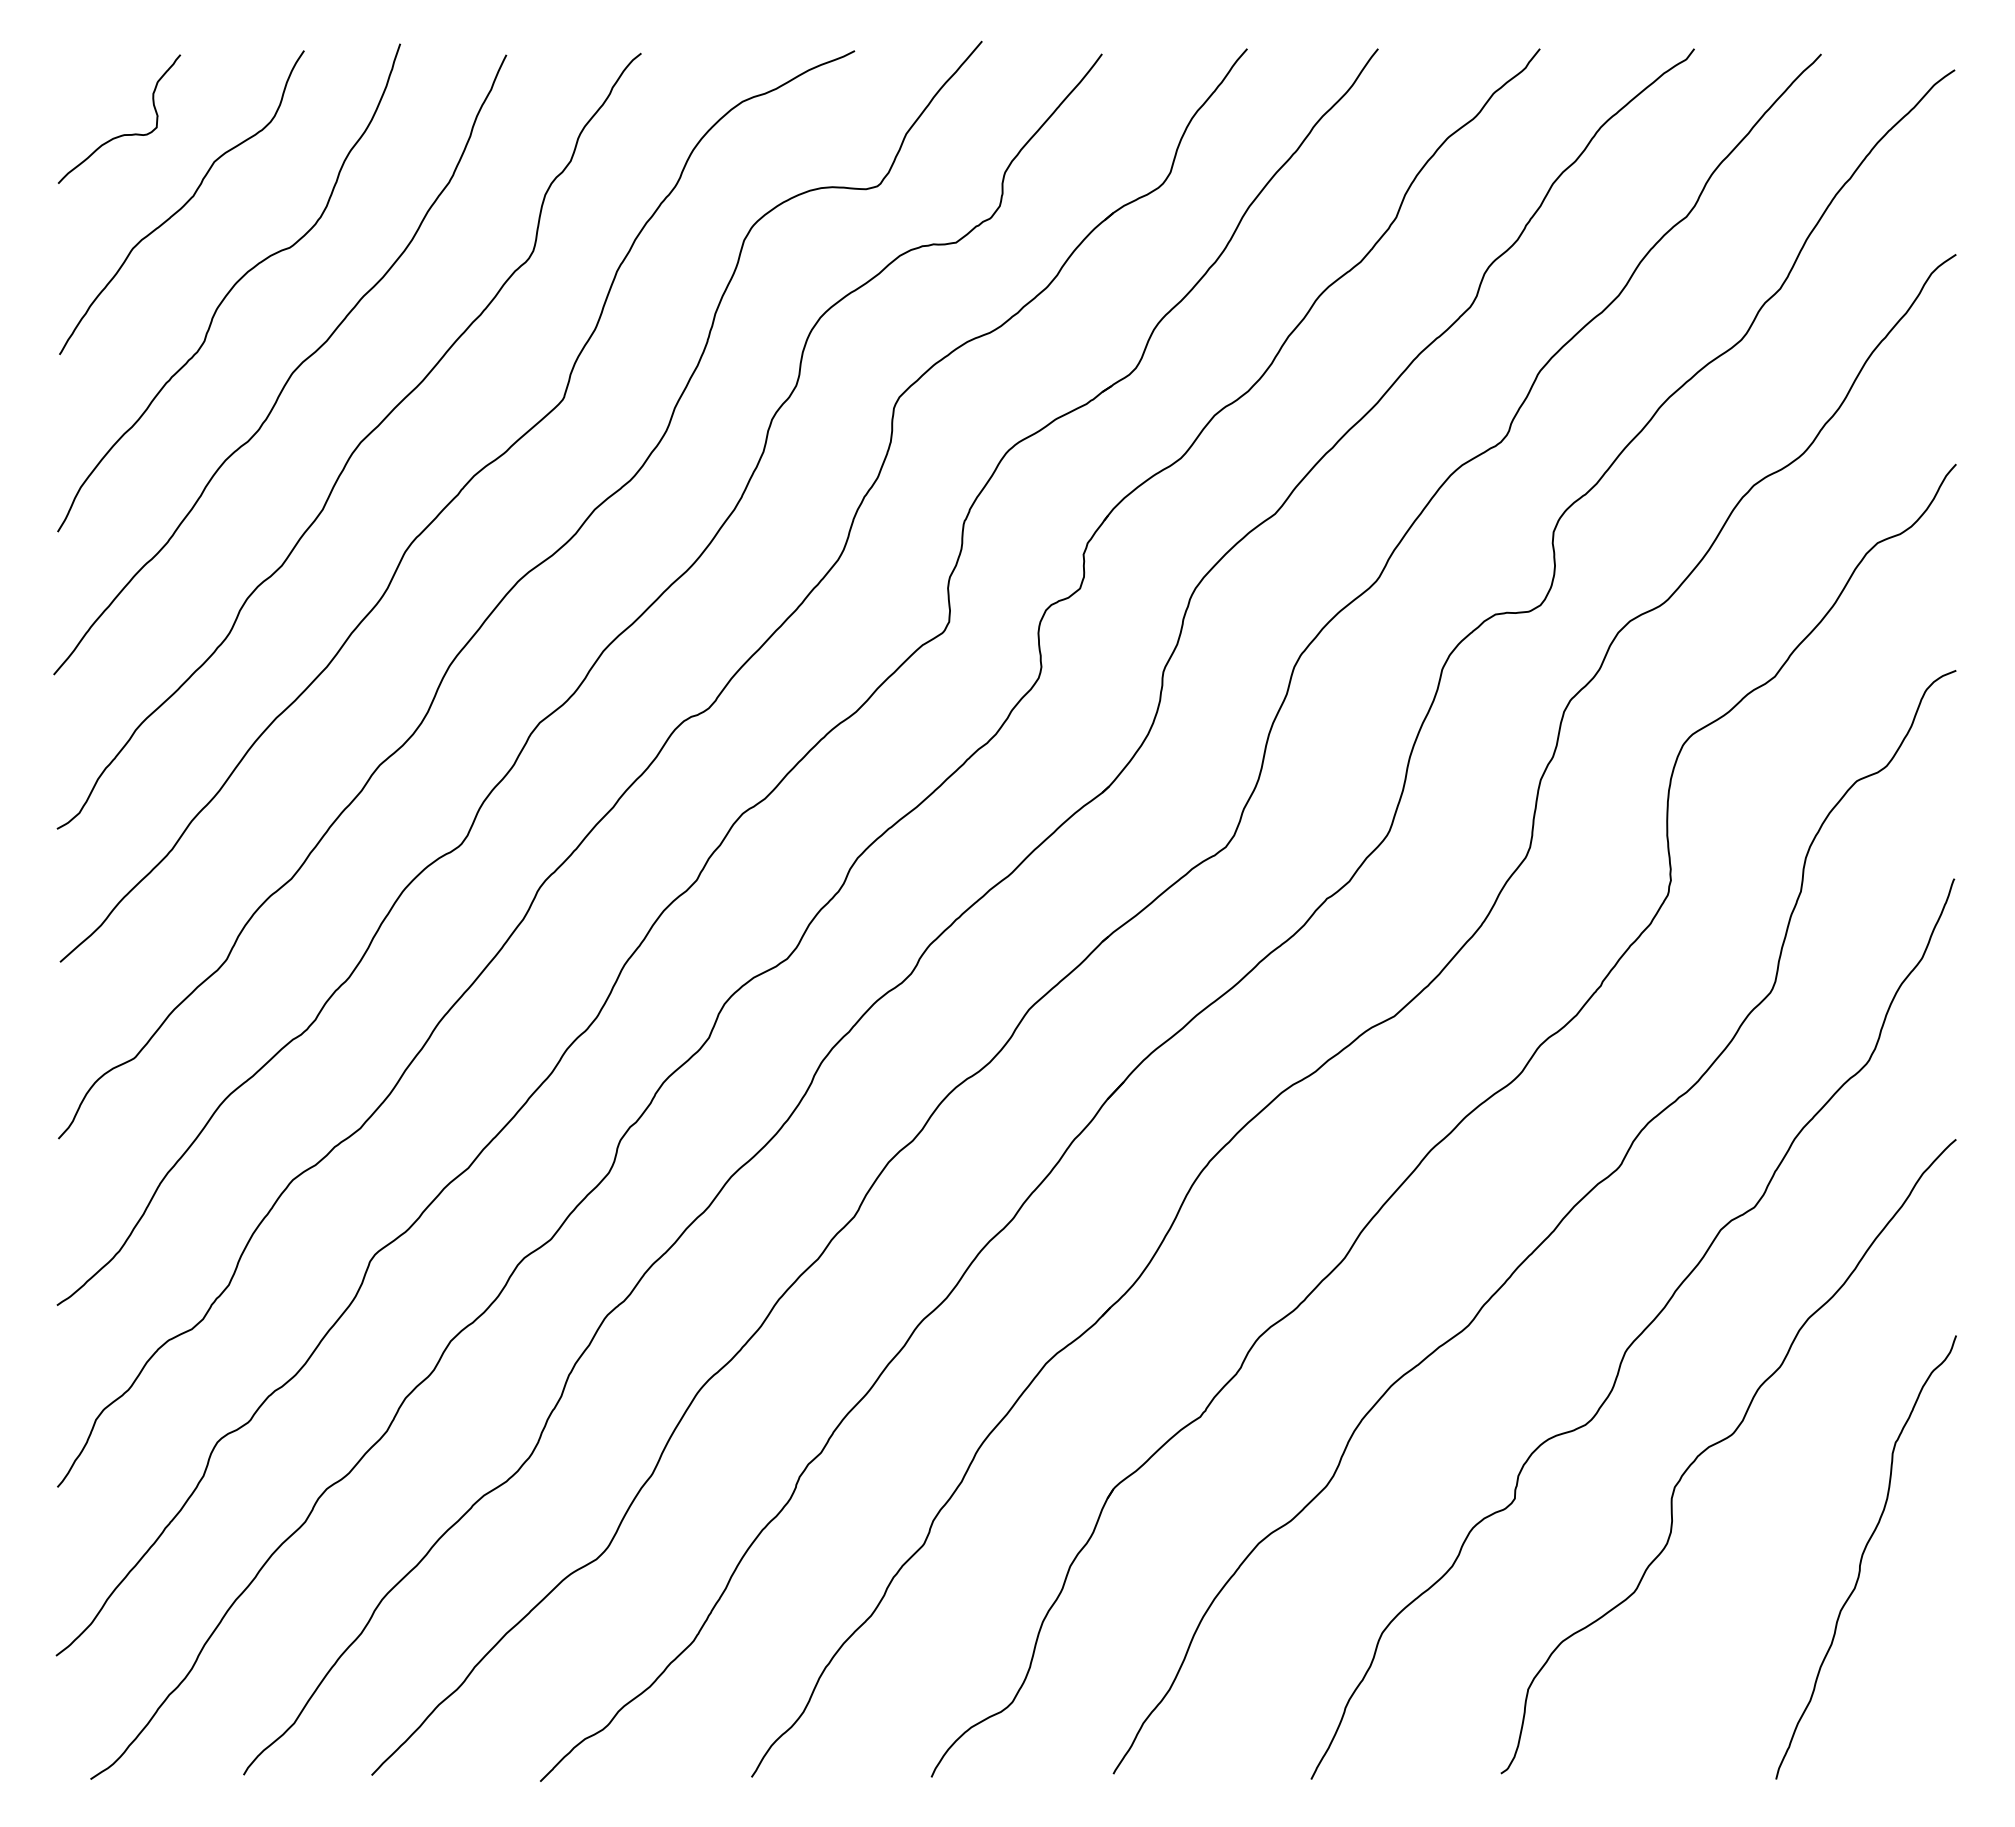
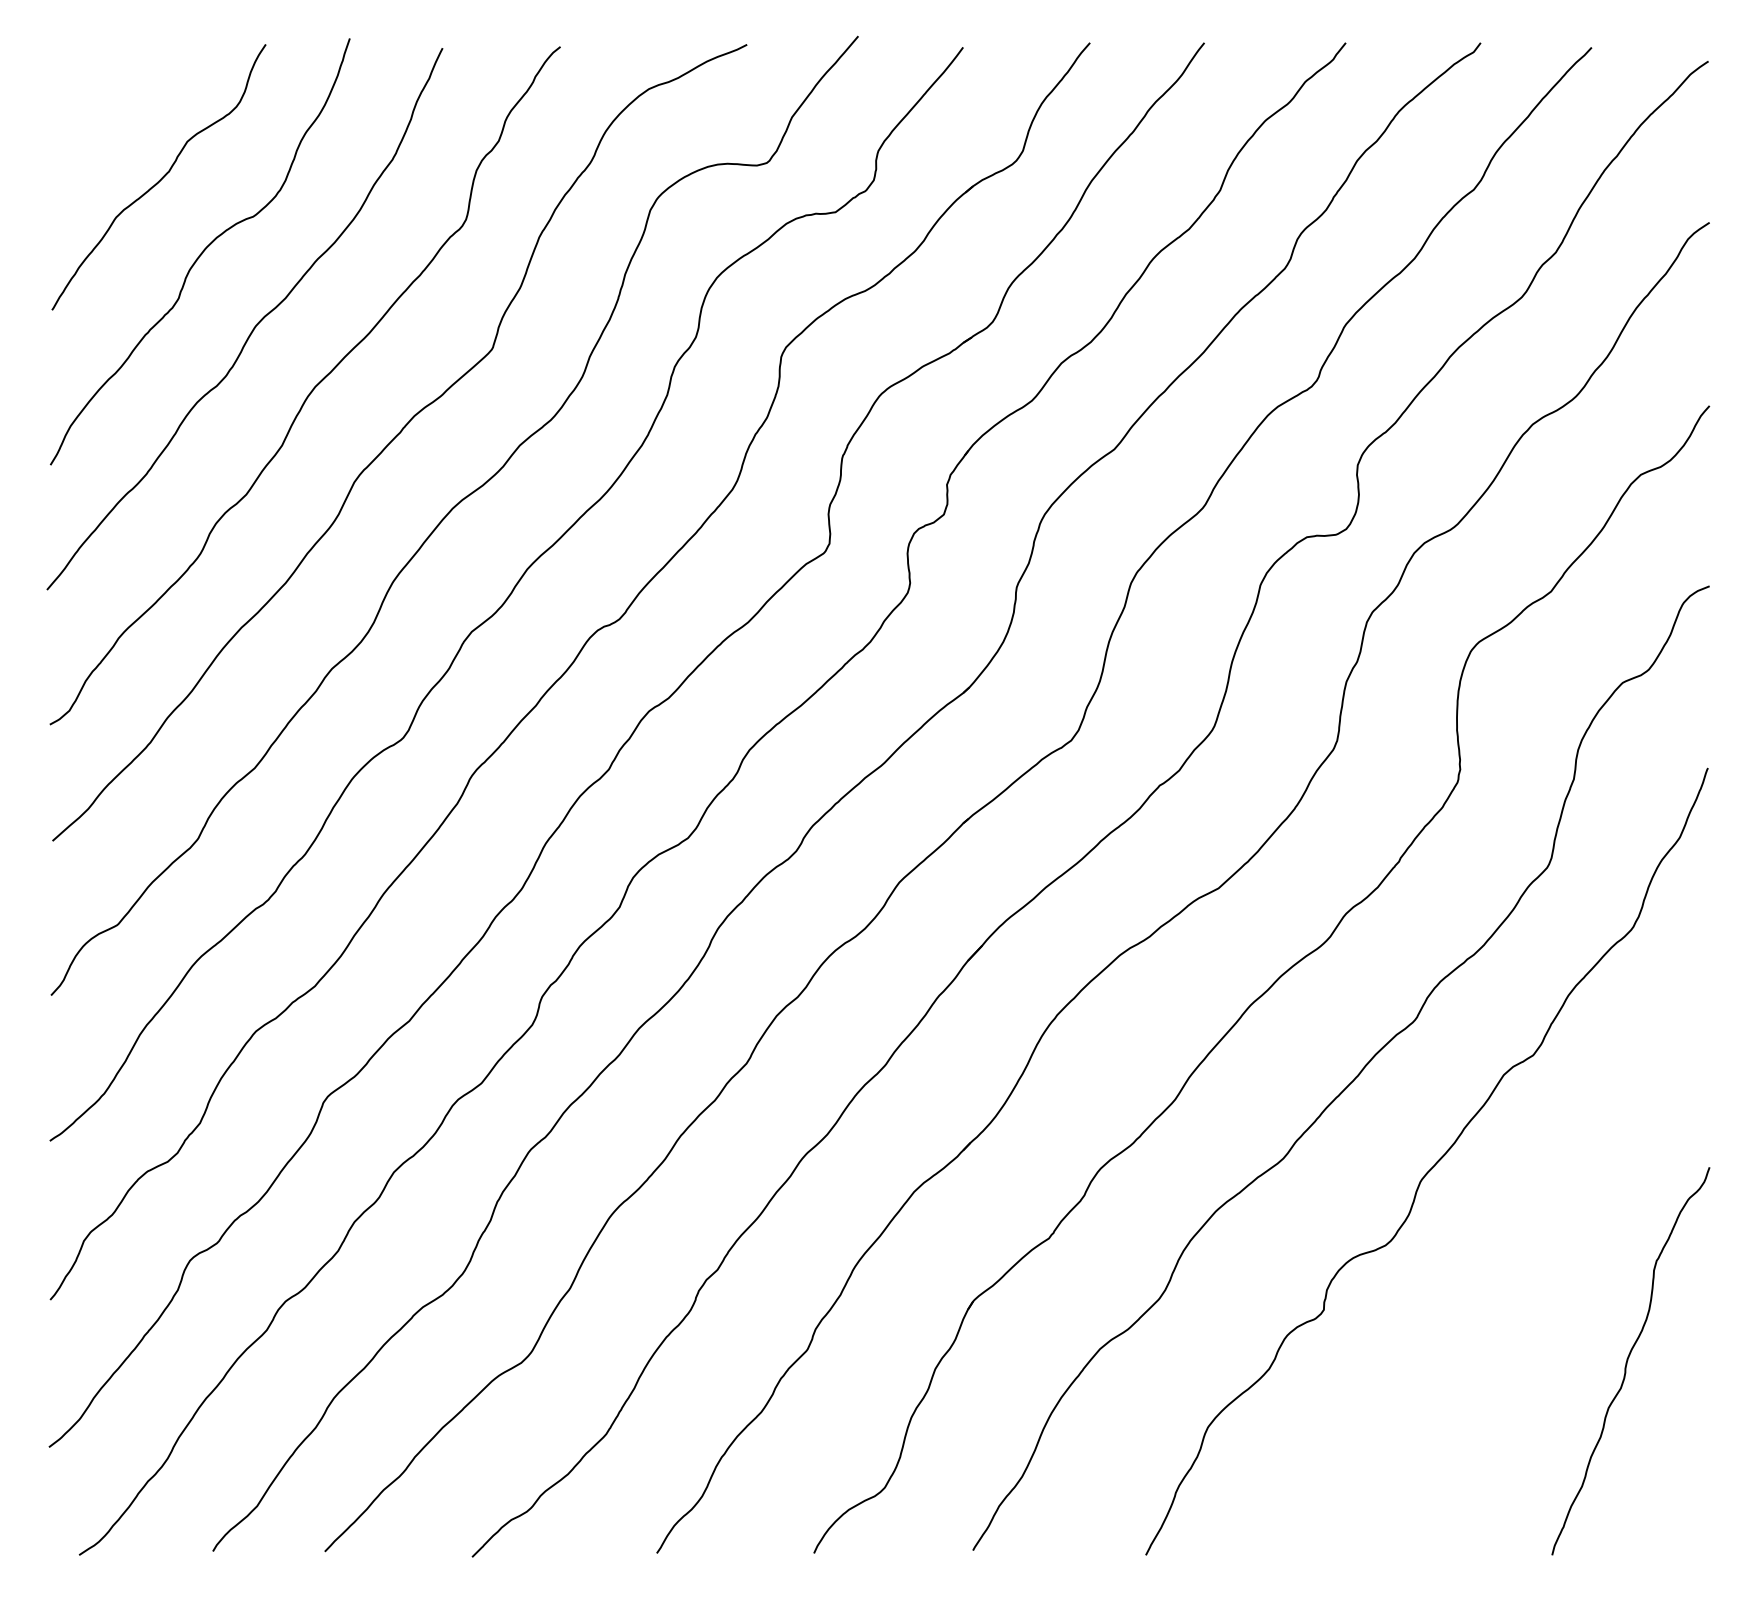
curve: (122, 134) -> (107, 117), removed
curve: (1720, 1442) -> (1503, 1260), removed

